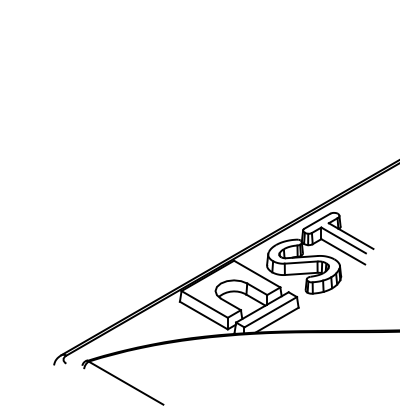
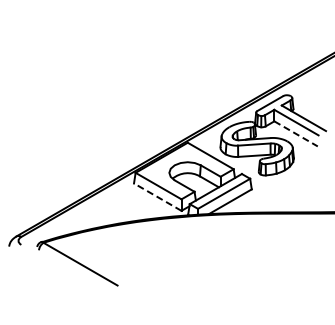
line: (343, 252) -> (296, 134), solid -> dashed
line: (203, 315) -> (157, 197), solid -> dashed

